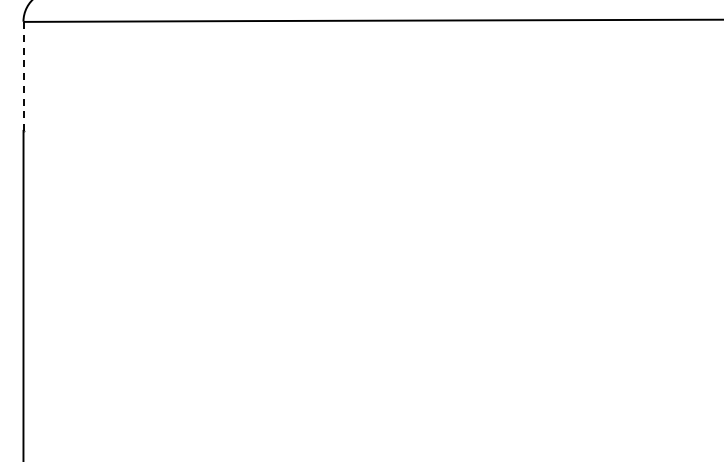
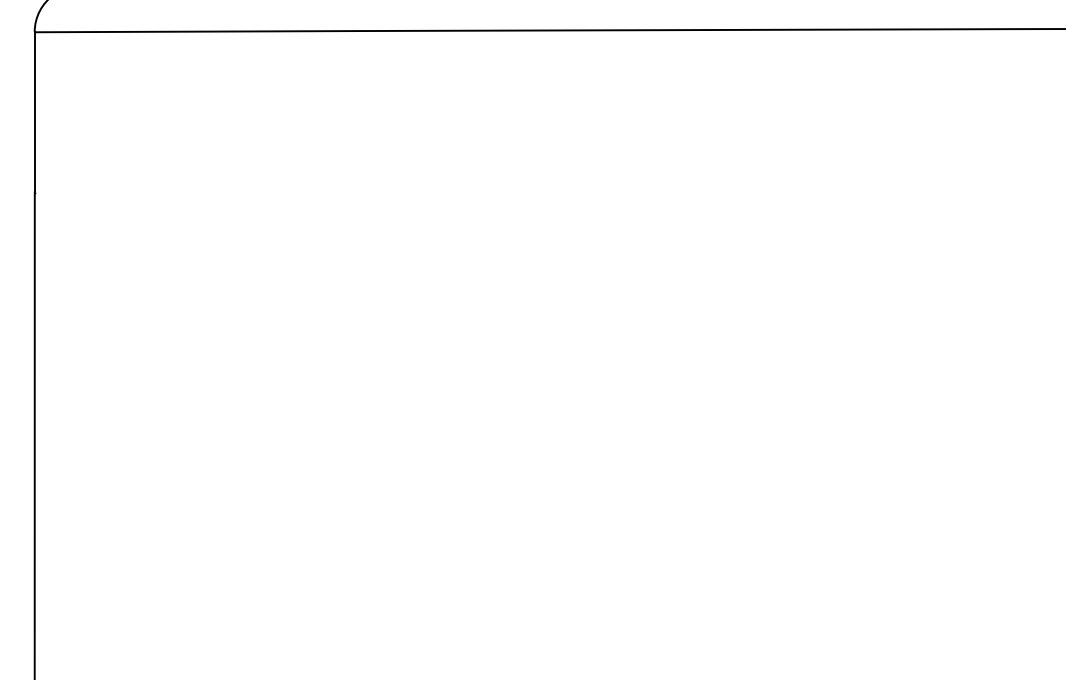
line: (23, 76) -> (34, 112), dashed -> solid

